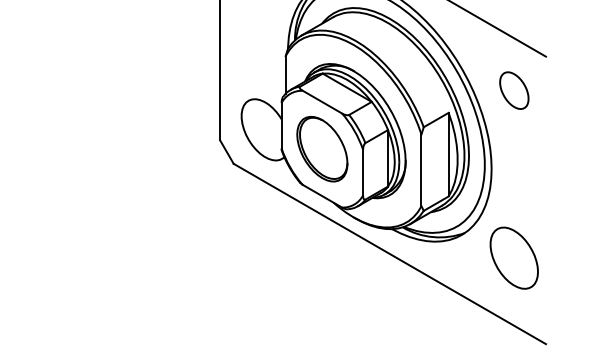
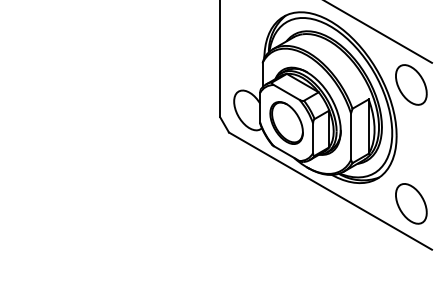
part: (514, 89) -> (411, 84), size x1.67
part: (514, 257) -> (411, 203), moved

